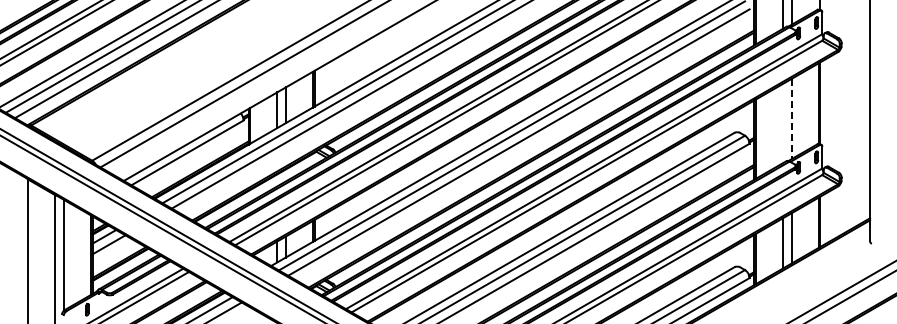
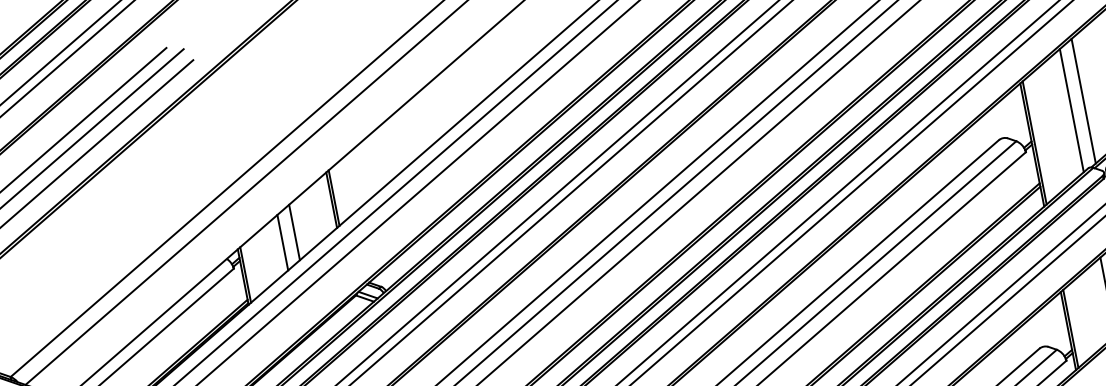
line: (791, 119) -> (1083, 102), dashed -> solid
line: (783, 123) -> (1072, 110), added

